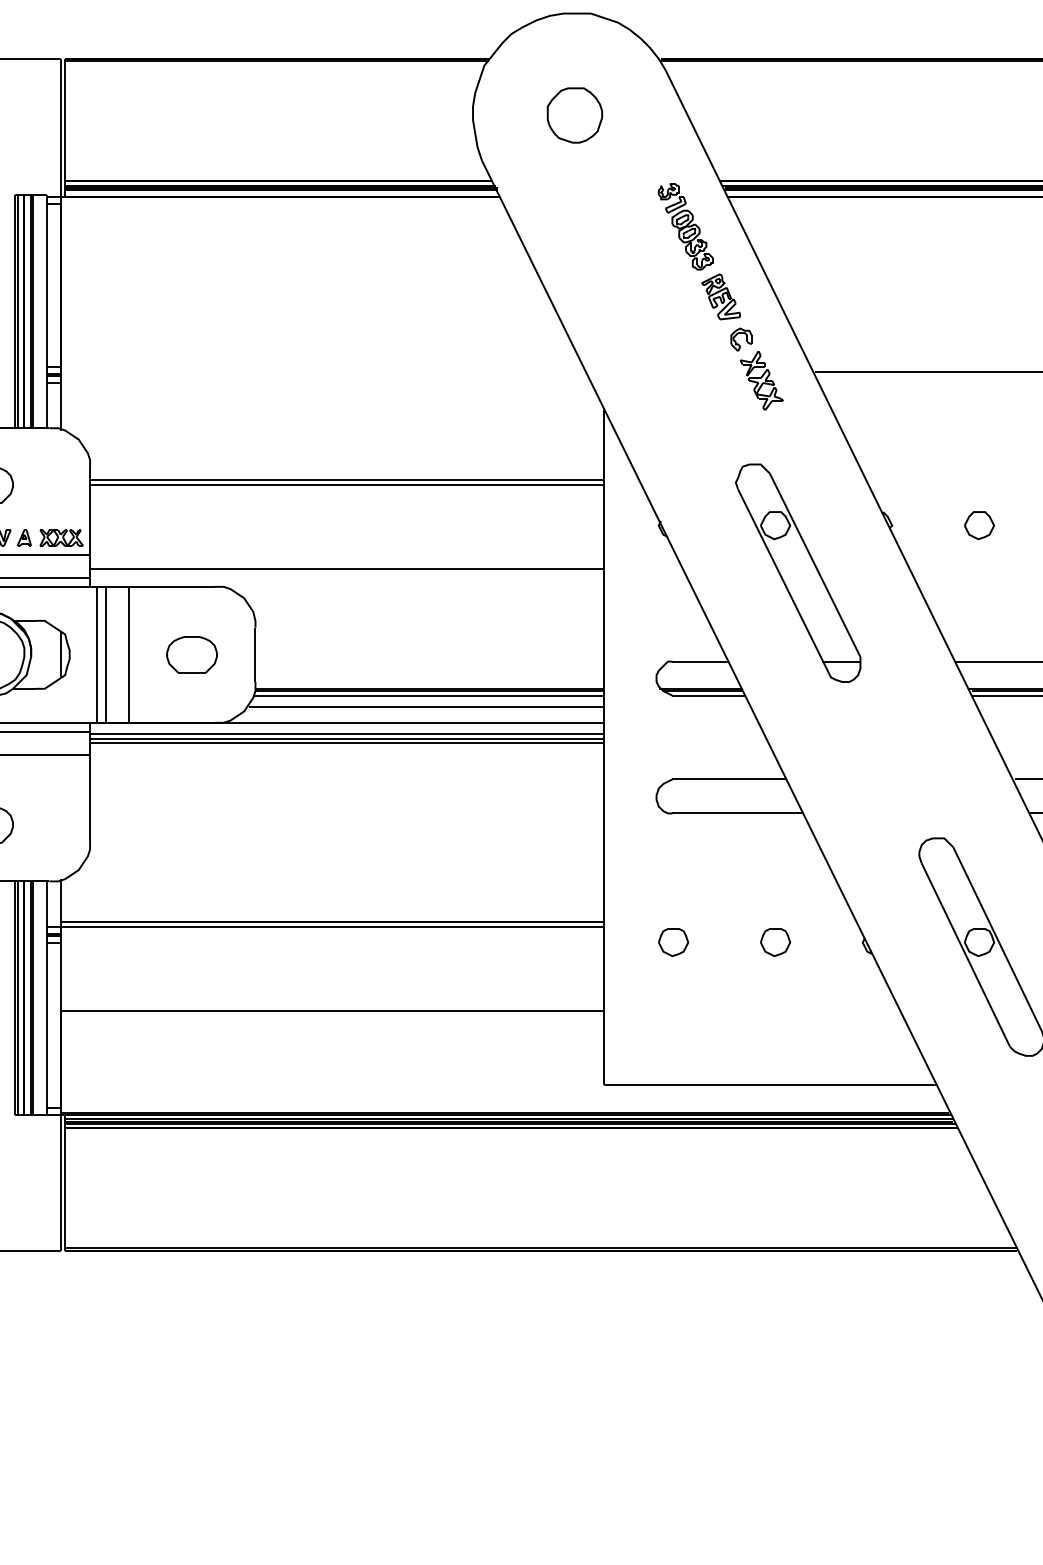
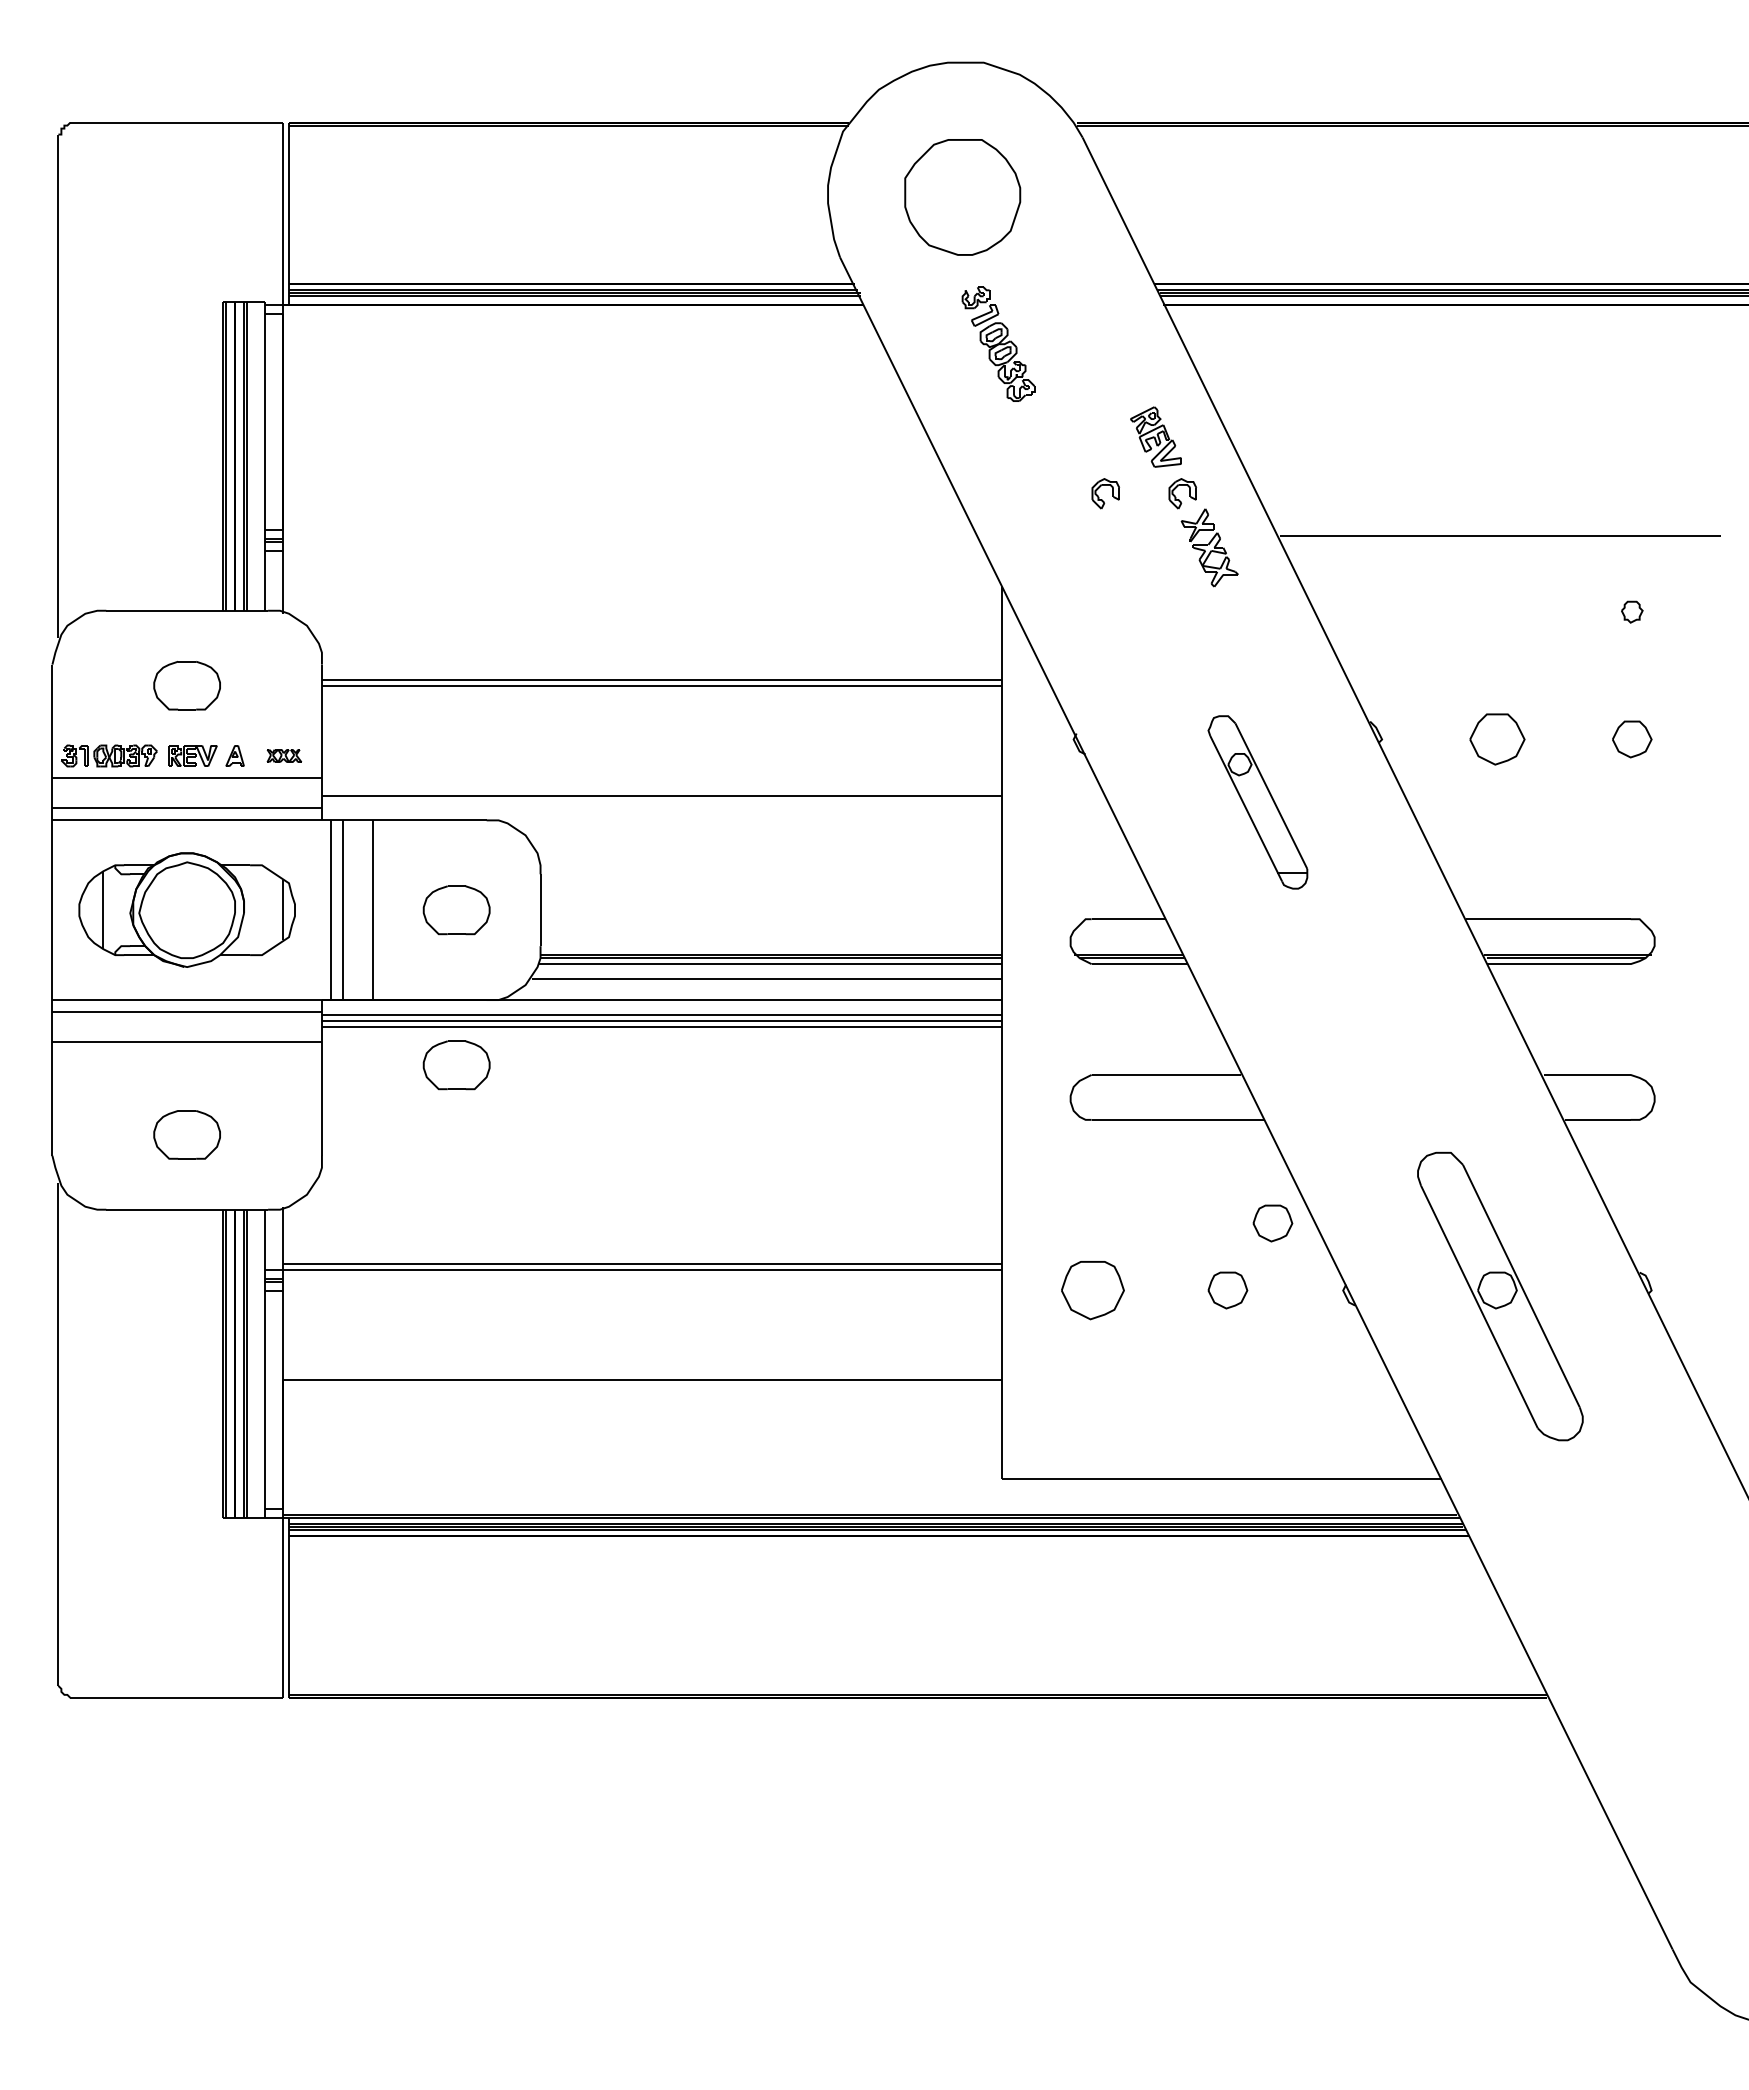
part: (574, 115) -> (962, 197), size x1.6
part: (685, 226) -> (998, 343), moved
part: (680, 344) -> (1102, 499), added
part: (979, 525) -> (1497, 739), size x1.4
part: (61, 537) -> (284, 755), size x0.6
part: (797, 573) -> (1257, 802), size x0.6
part: (191, 772) -> (456, 1065), added
part: (809, 891) -> (1272, 1223), added
part: (673, 942) -> (1093, 1290), size x1.6

